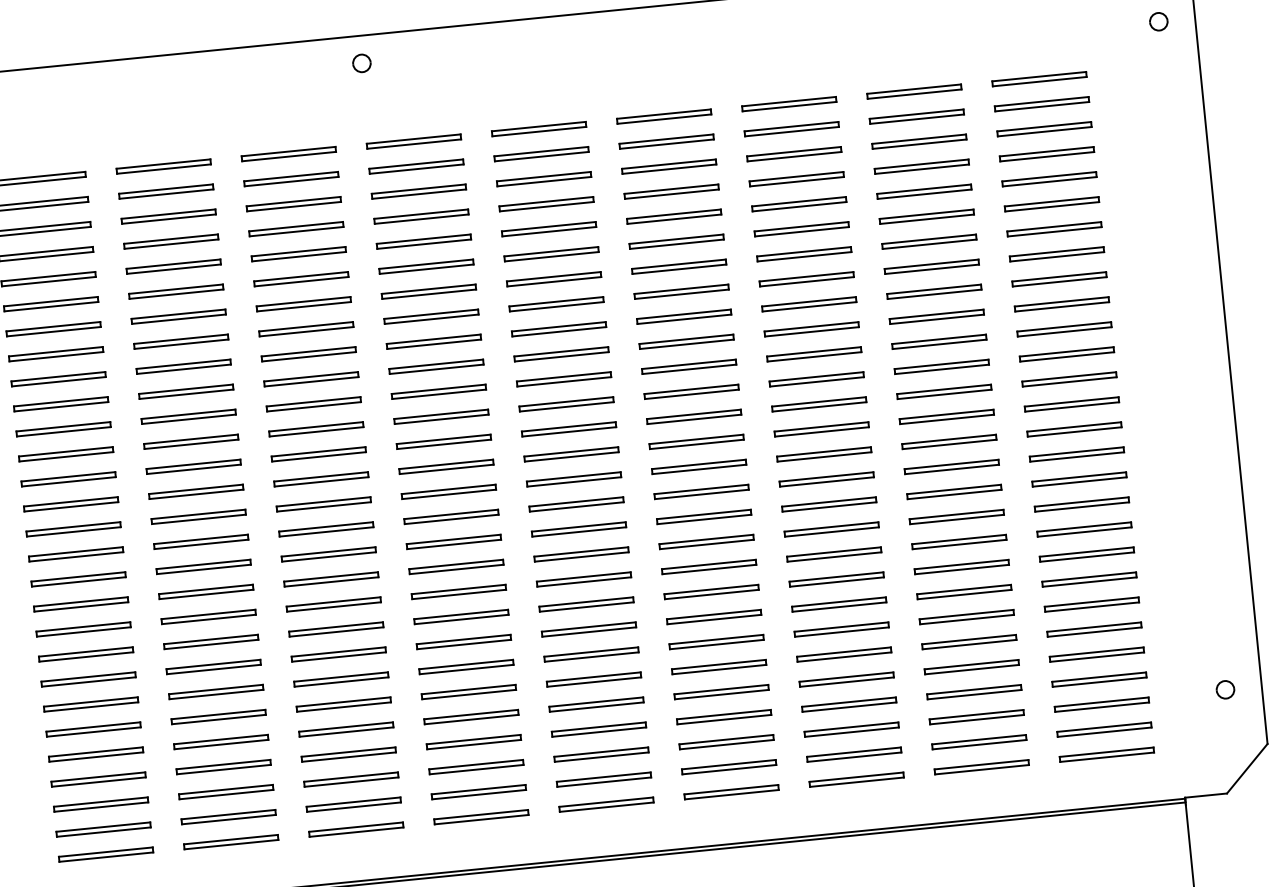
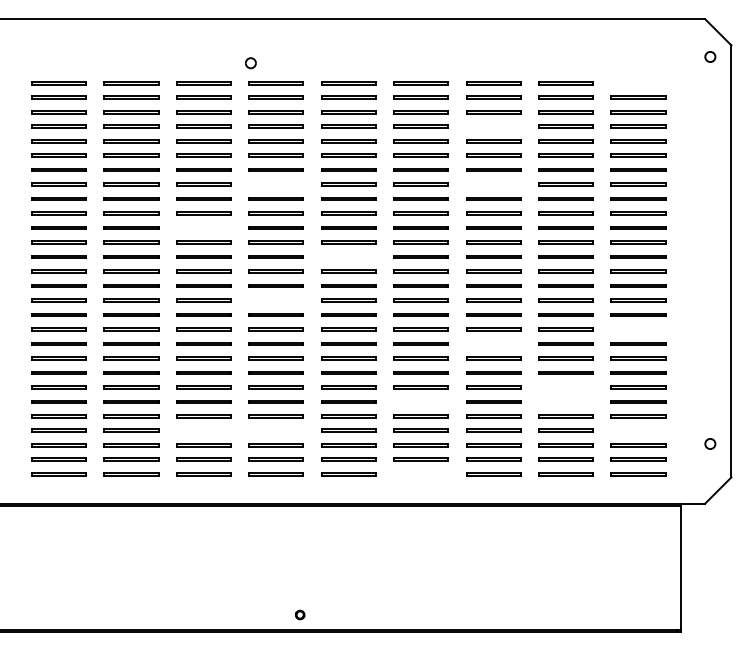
part: (361, 63) -> (250, 63), moved
line: (1039, 78) -> (638, 82), removed
line: (796, 177) -> (493, 125), removed
line: (806, 277) -> (493, 183), removed
line: (429, 315) -> (275, 183), removed
line: (313, 403) -> (203, 227), removed
line: (568, 428) -> (348, 256), removed
line: (1081, 502) -> (638, 328), removed
line: (449, 515) -> (275, 299), removed
line: (833, 553) -> (493, 343), removed
line: (965, 615) -> (565, 386), removed
line: (968, 641) -> (565, 401), removed
line: (717, 666) -> (420, 401), removed
line: (1098, 677) -> (638, 429), removed
line: (472, 739) -> (275, 429), removed
line: (348, 752) -> (203, 429), removed
line: (730, 790) -> (420, 473), removed

